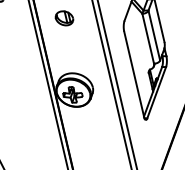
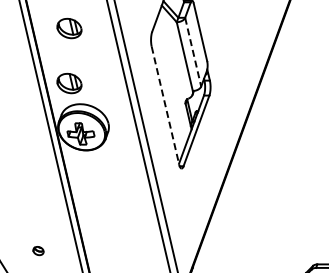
line: (154, 35) -> (193, 52), solid -> dashed
part: (64, 58) -> (69, 83), added
line: (134, 74) -> (165, 106), solid -> dashed

